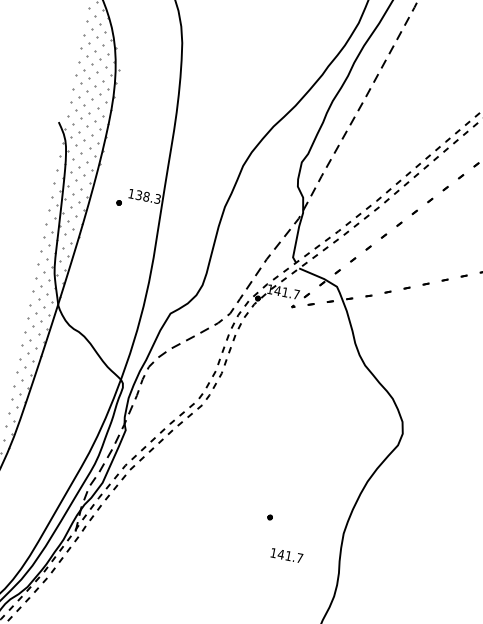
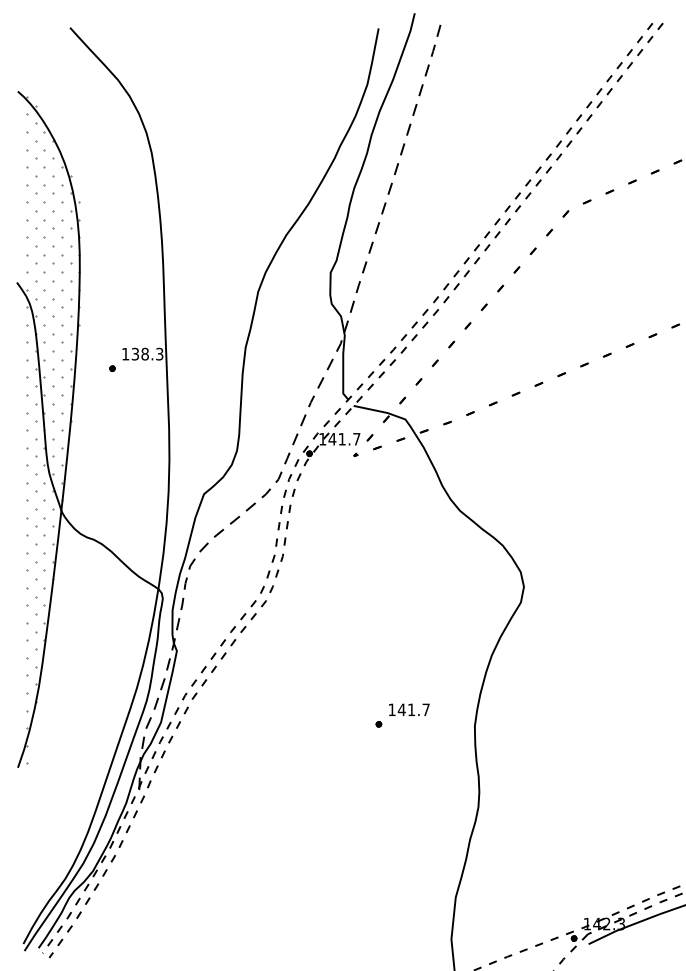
text: (287, 555) -> (409, 709), moved

